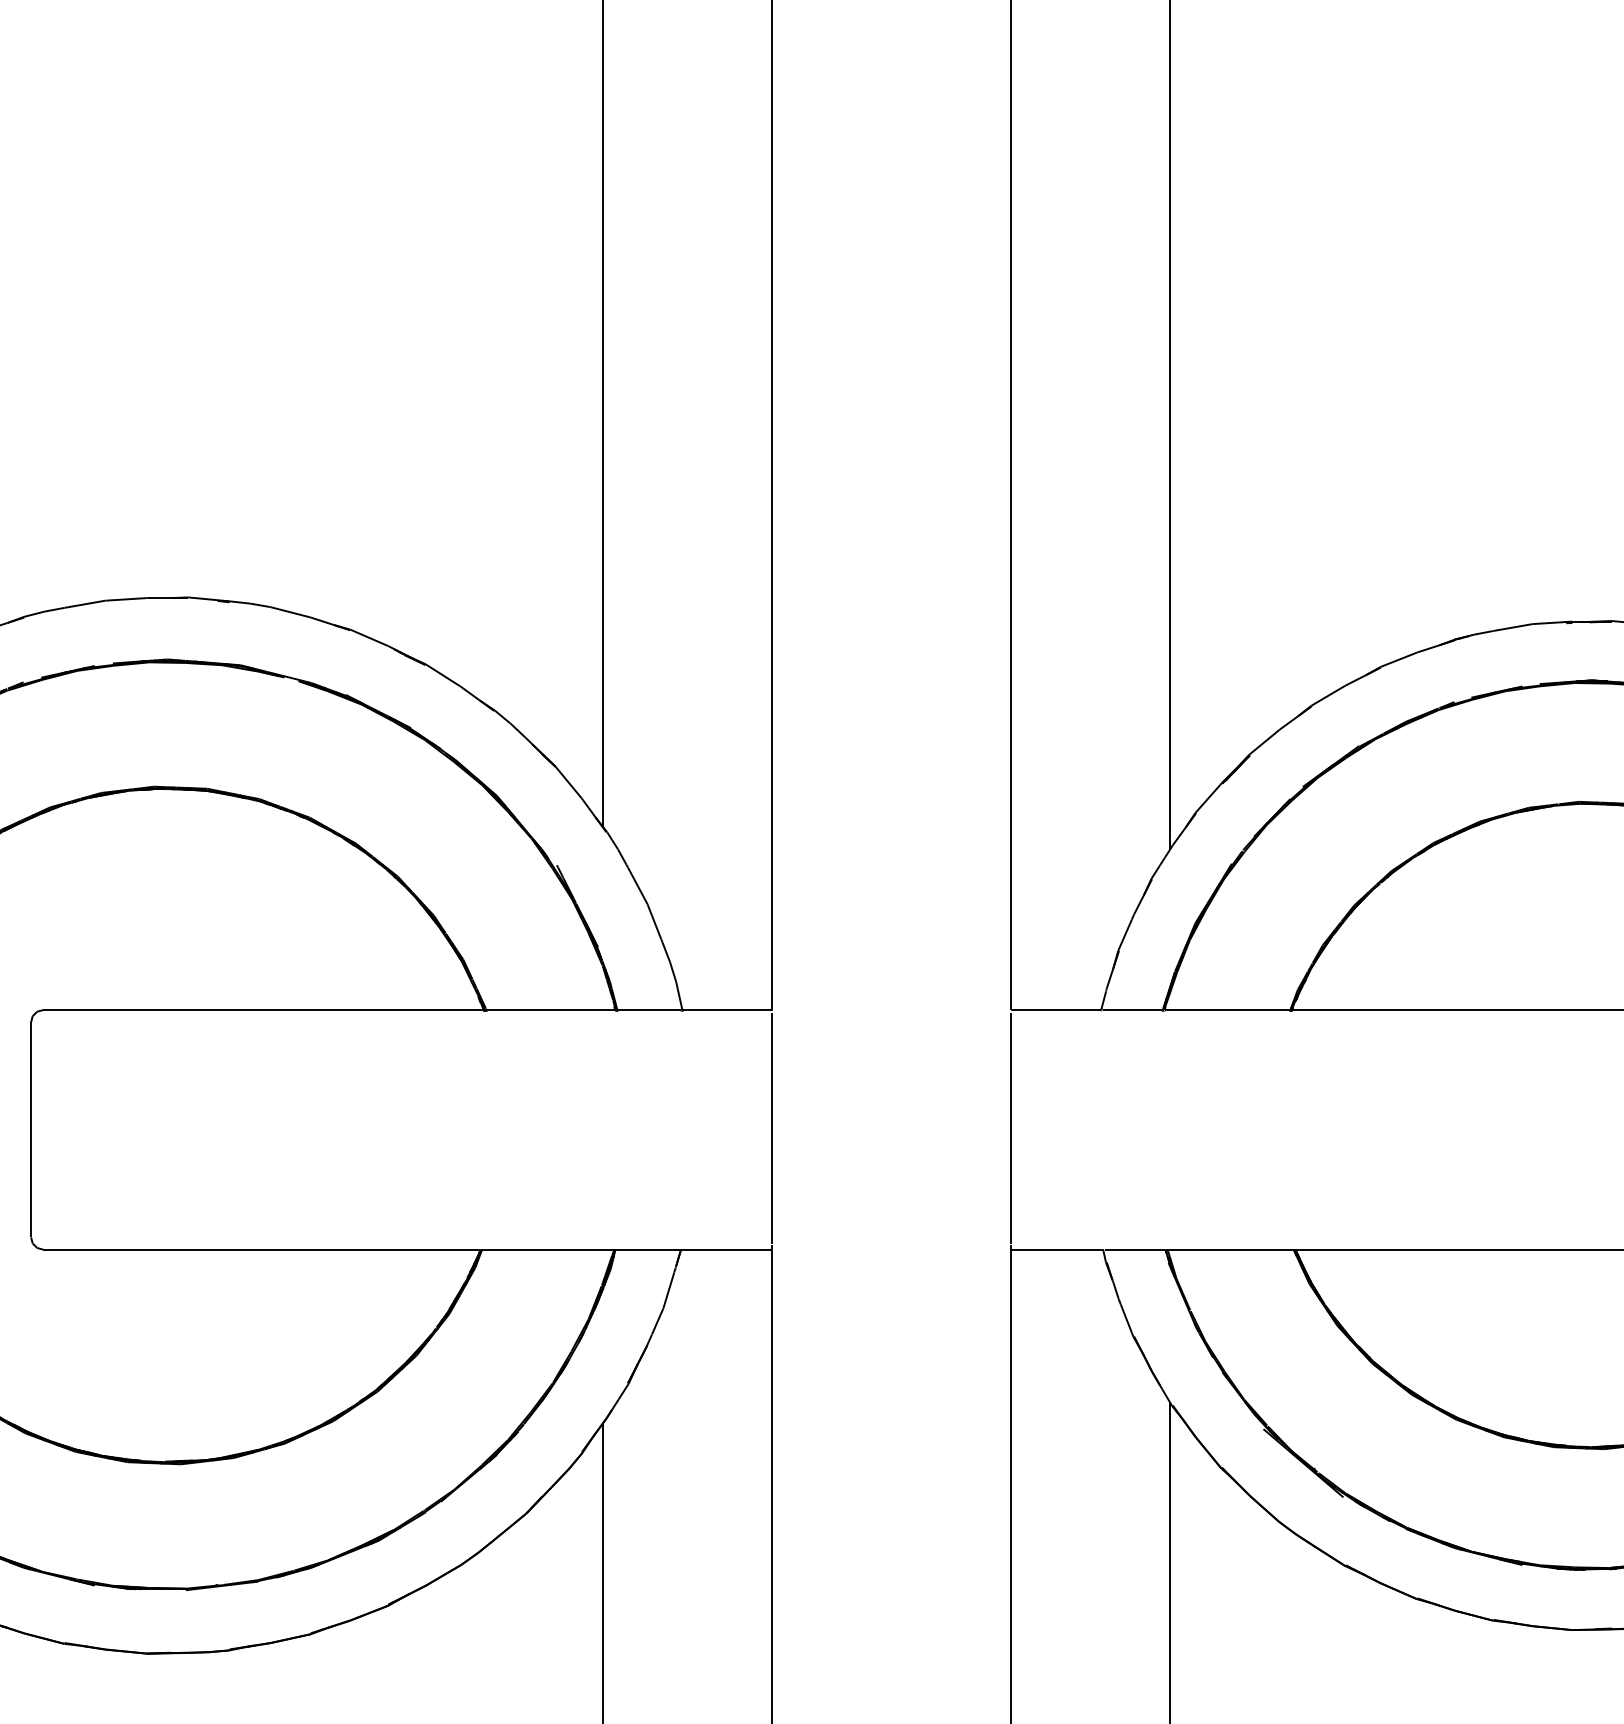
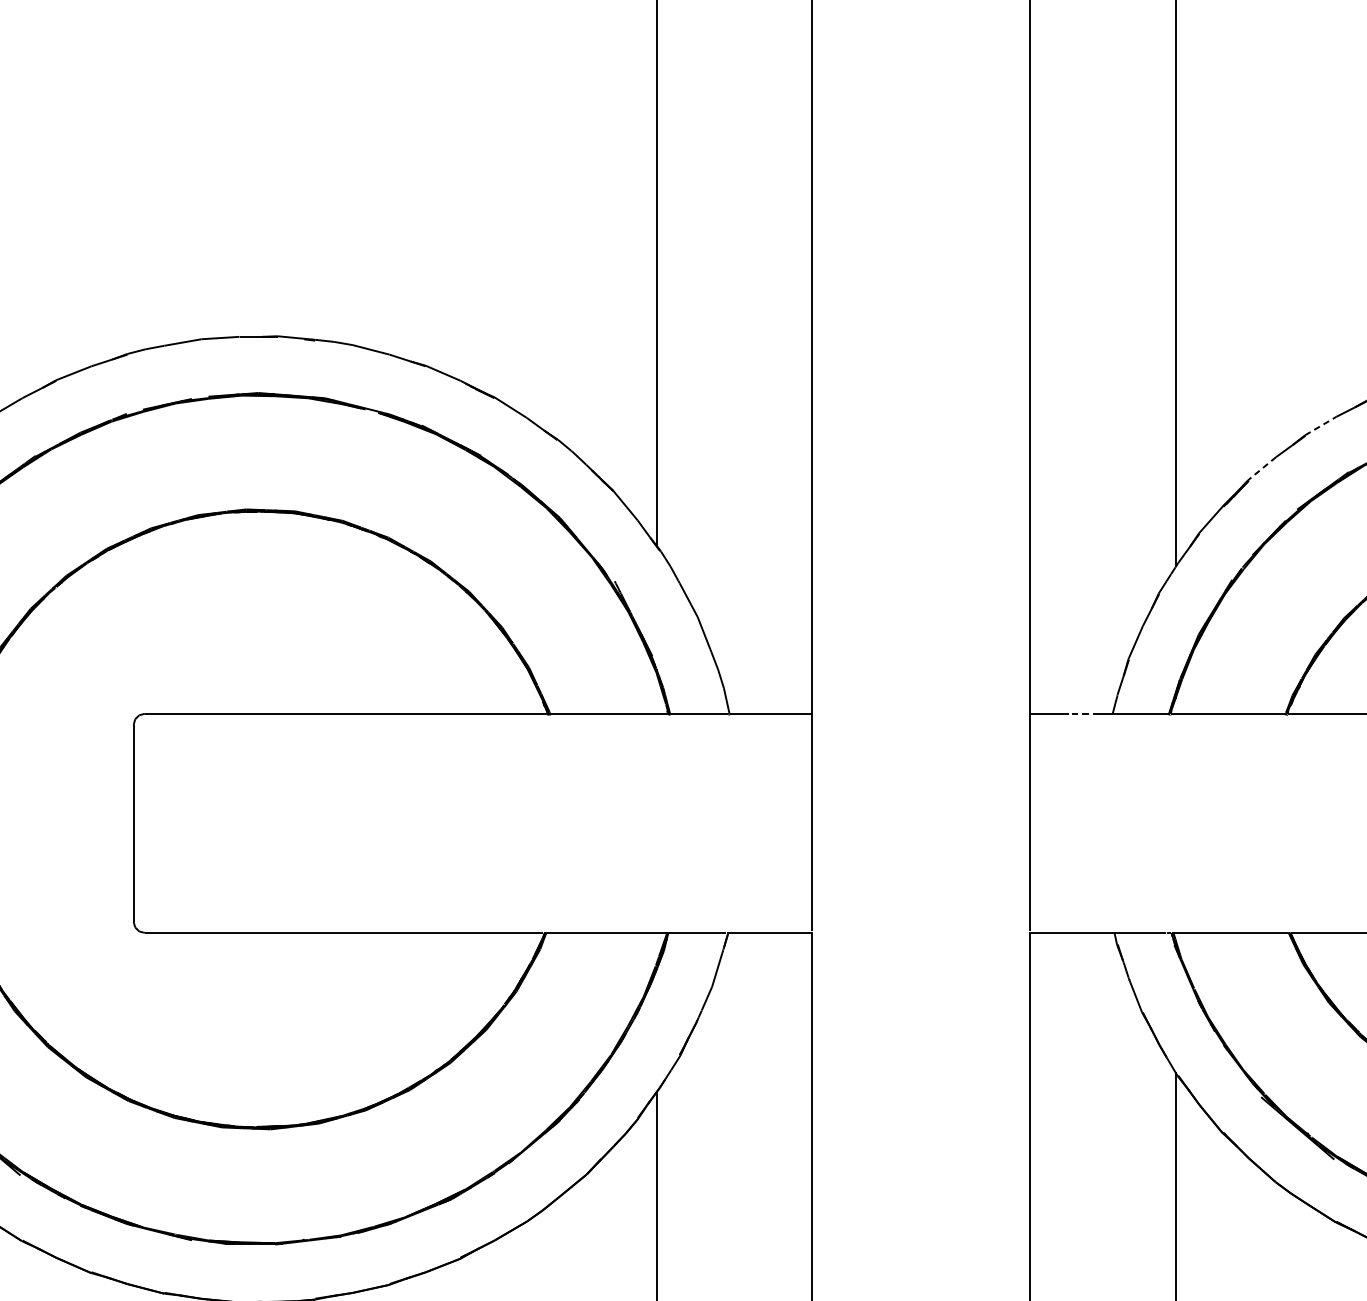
line: (1328, 695) -> (1320, 425), solid -> dashed
line: (1264, 742) -> (1262, 468), solid -> dashed
line: (1069, 1010) -> (1083, 714), solid -> dashed

